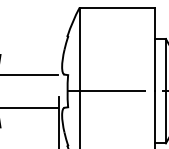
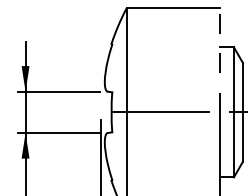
line: (154, 49) -> (219, 60), solid -> dashed

